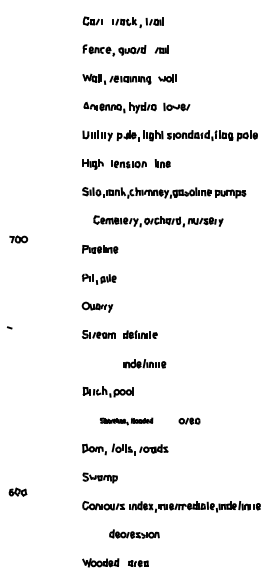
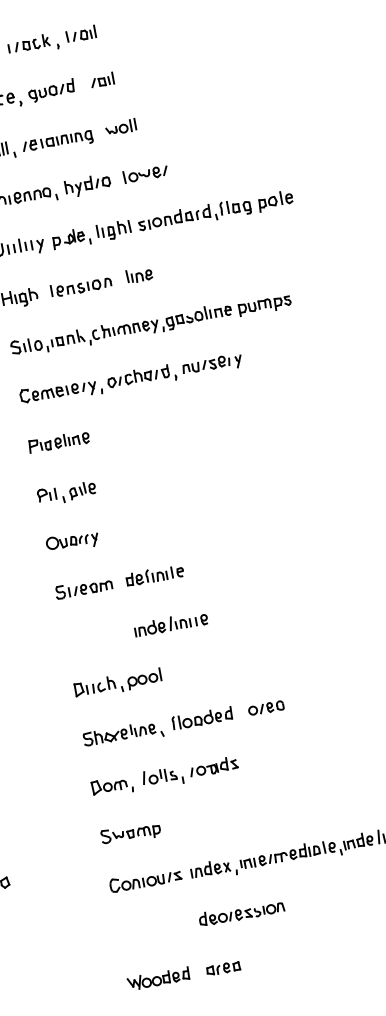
part: (158, 221) -> (131, 379), moved
part: (126, 421) -> (158, 728), size x1.67
part: (134, 533) -> (241, 911), moved

